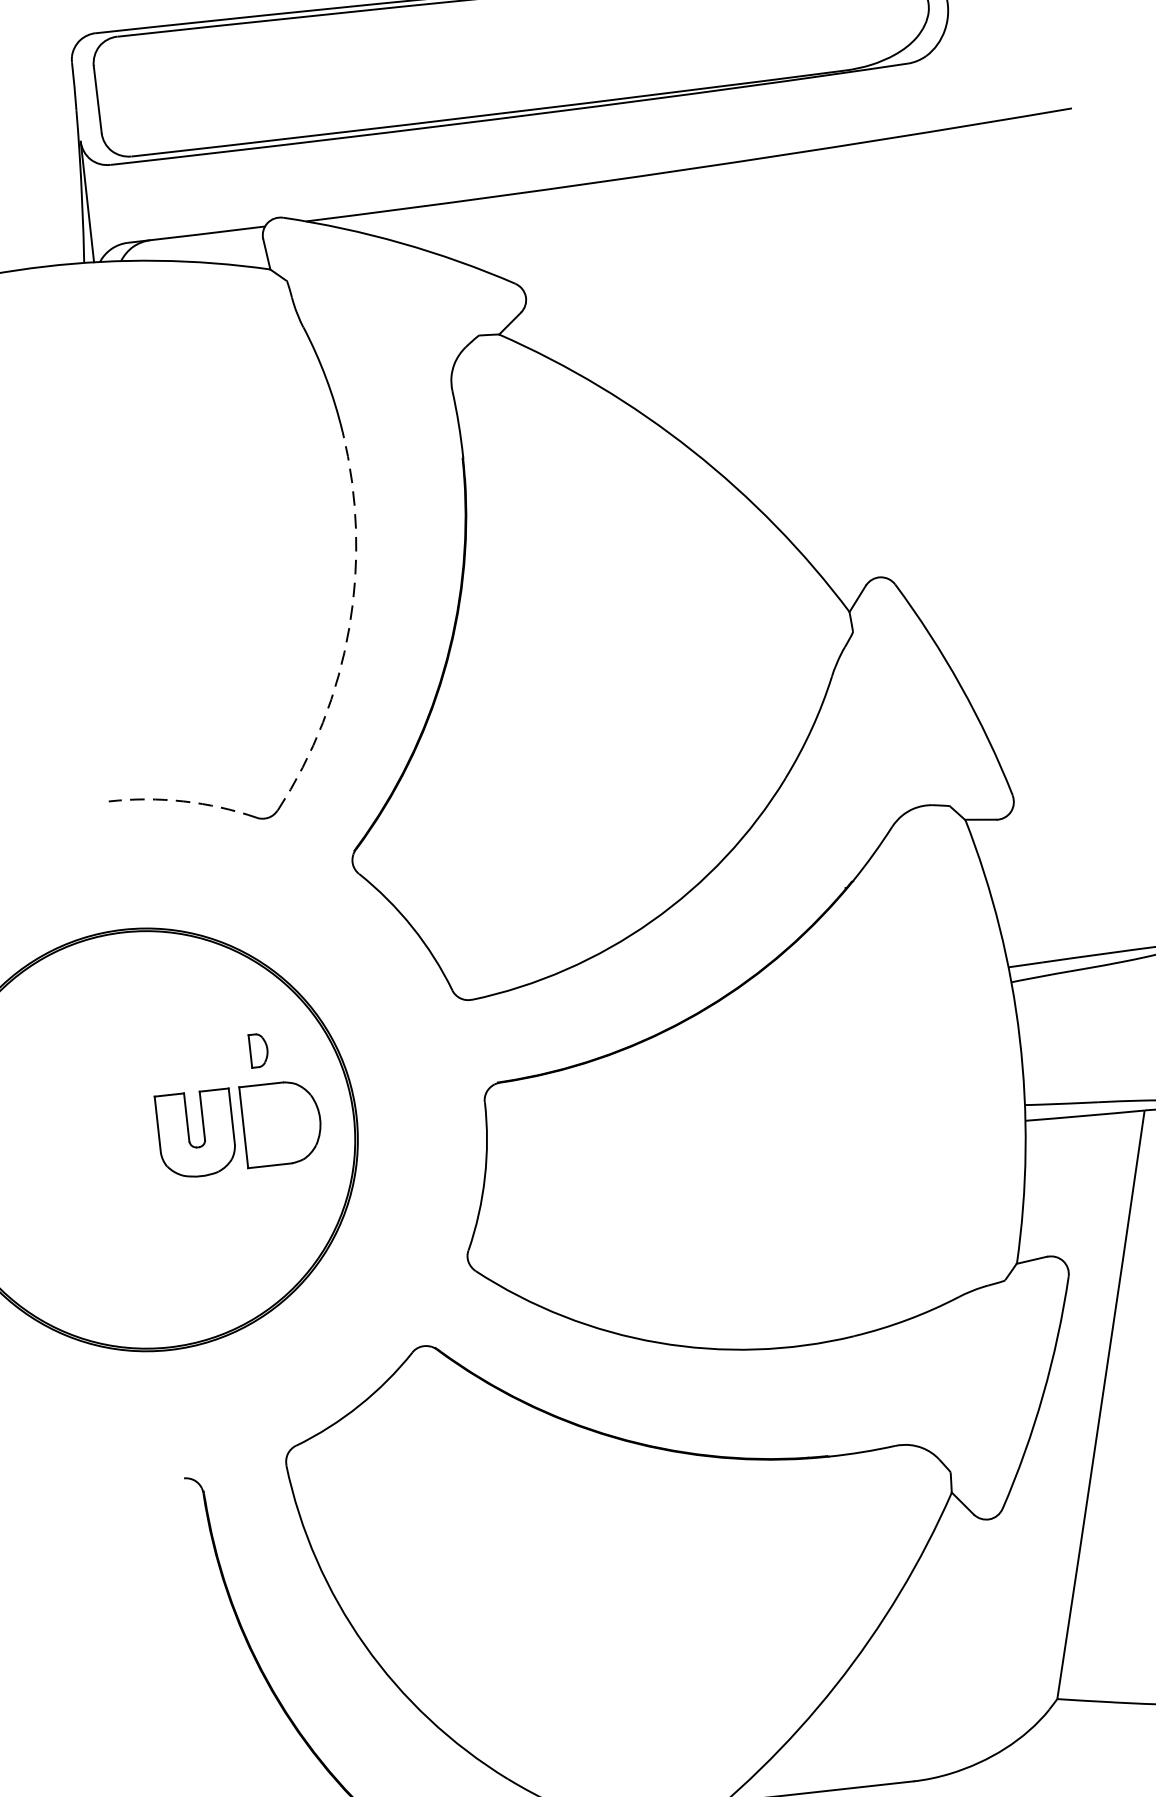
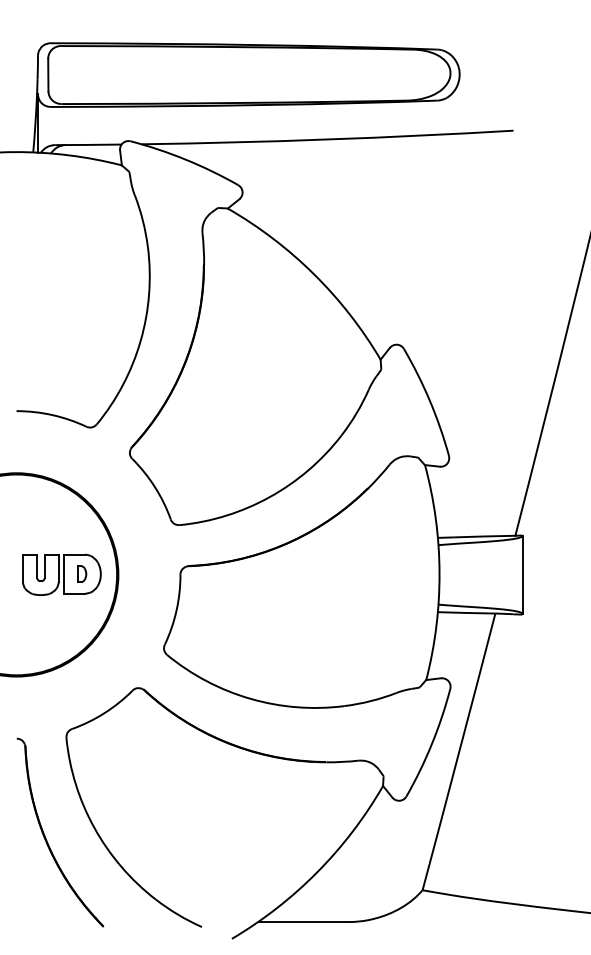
arc: (348, 627) -> (140, 340), dashed -> solid
arc: (184, 802) -> (52, 415), dashed -> solid
part: (259, 1049) -> (82, 573), moved

